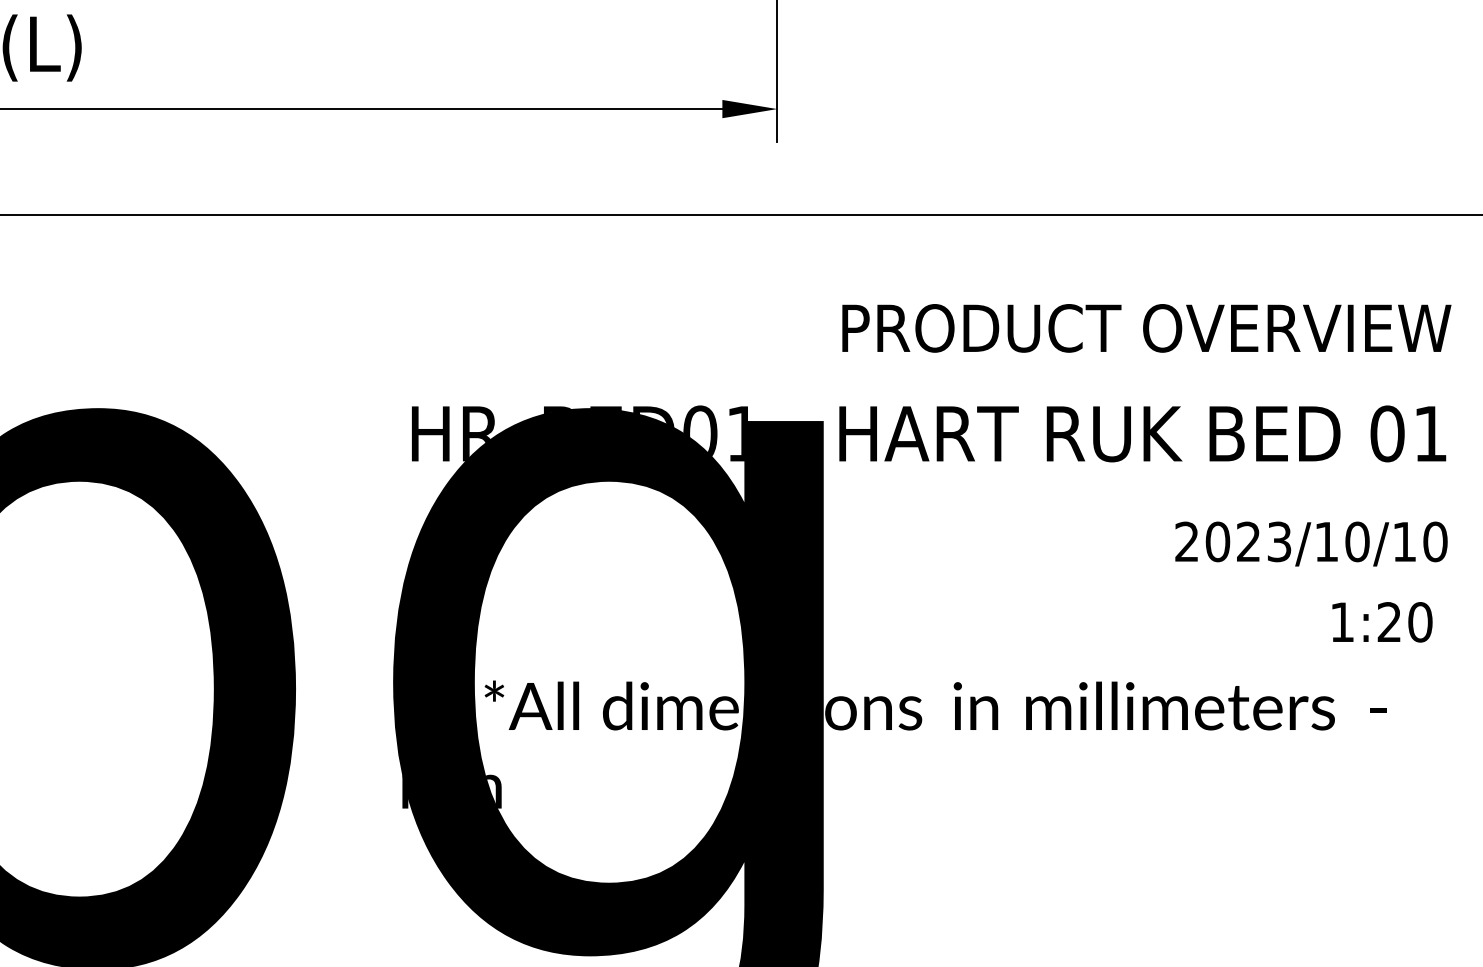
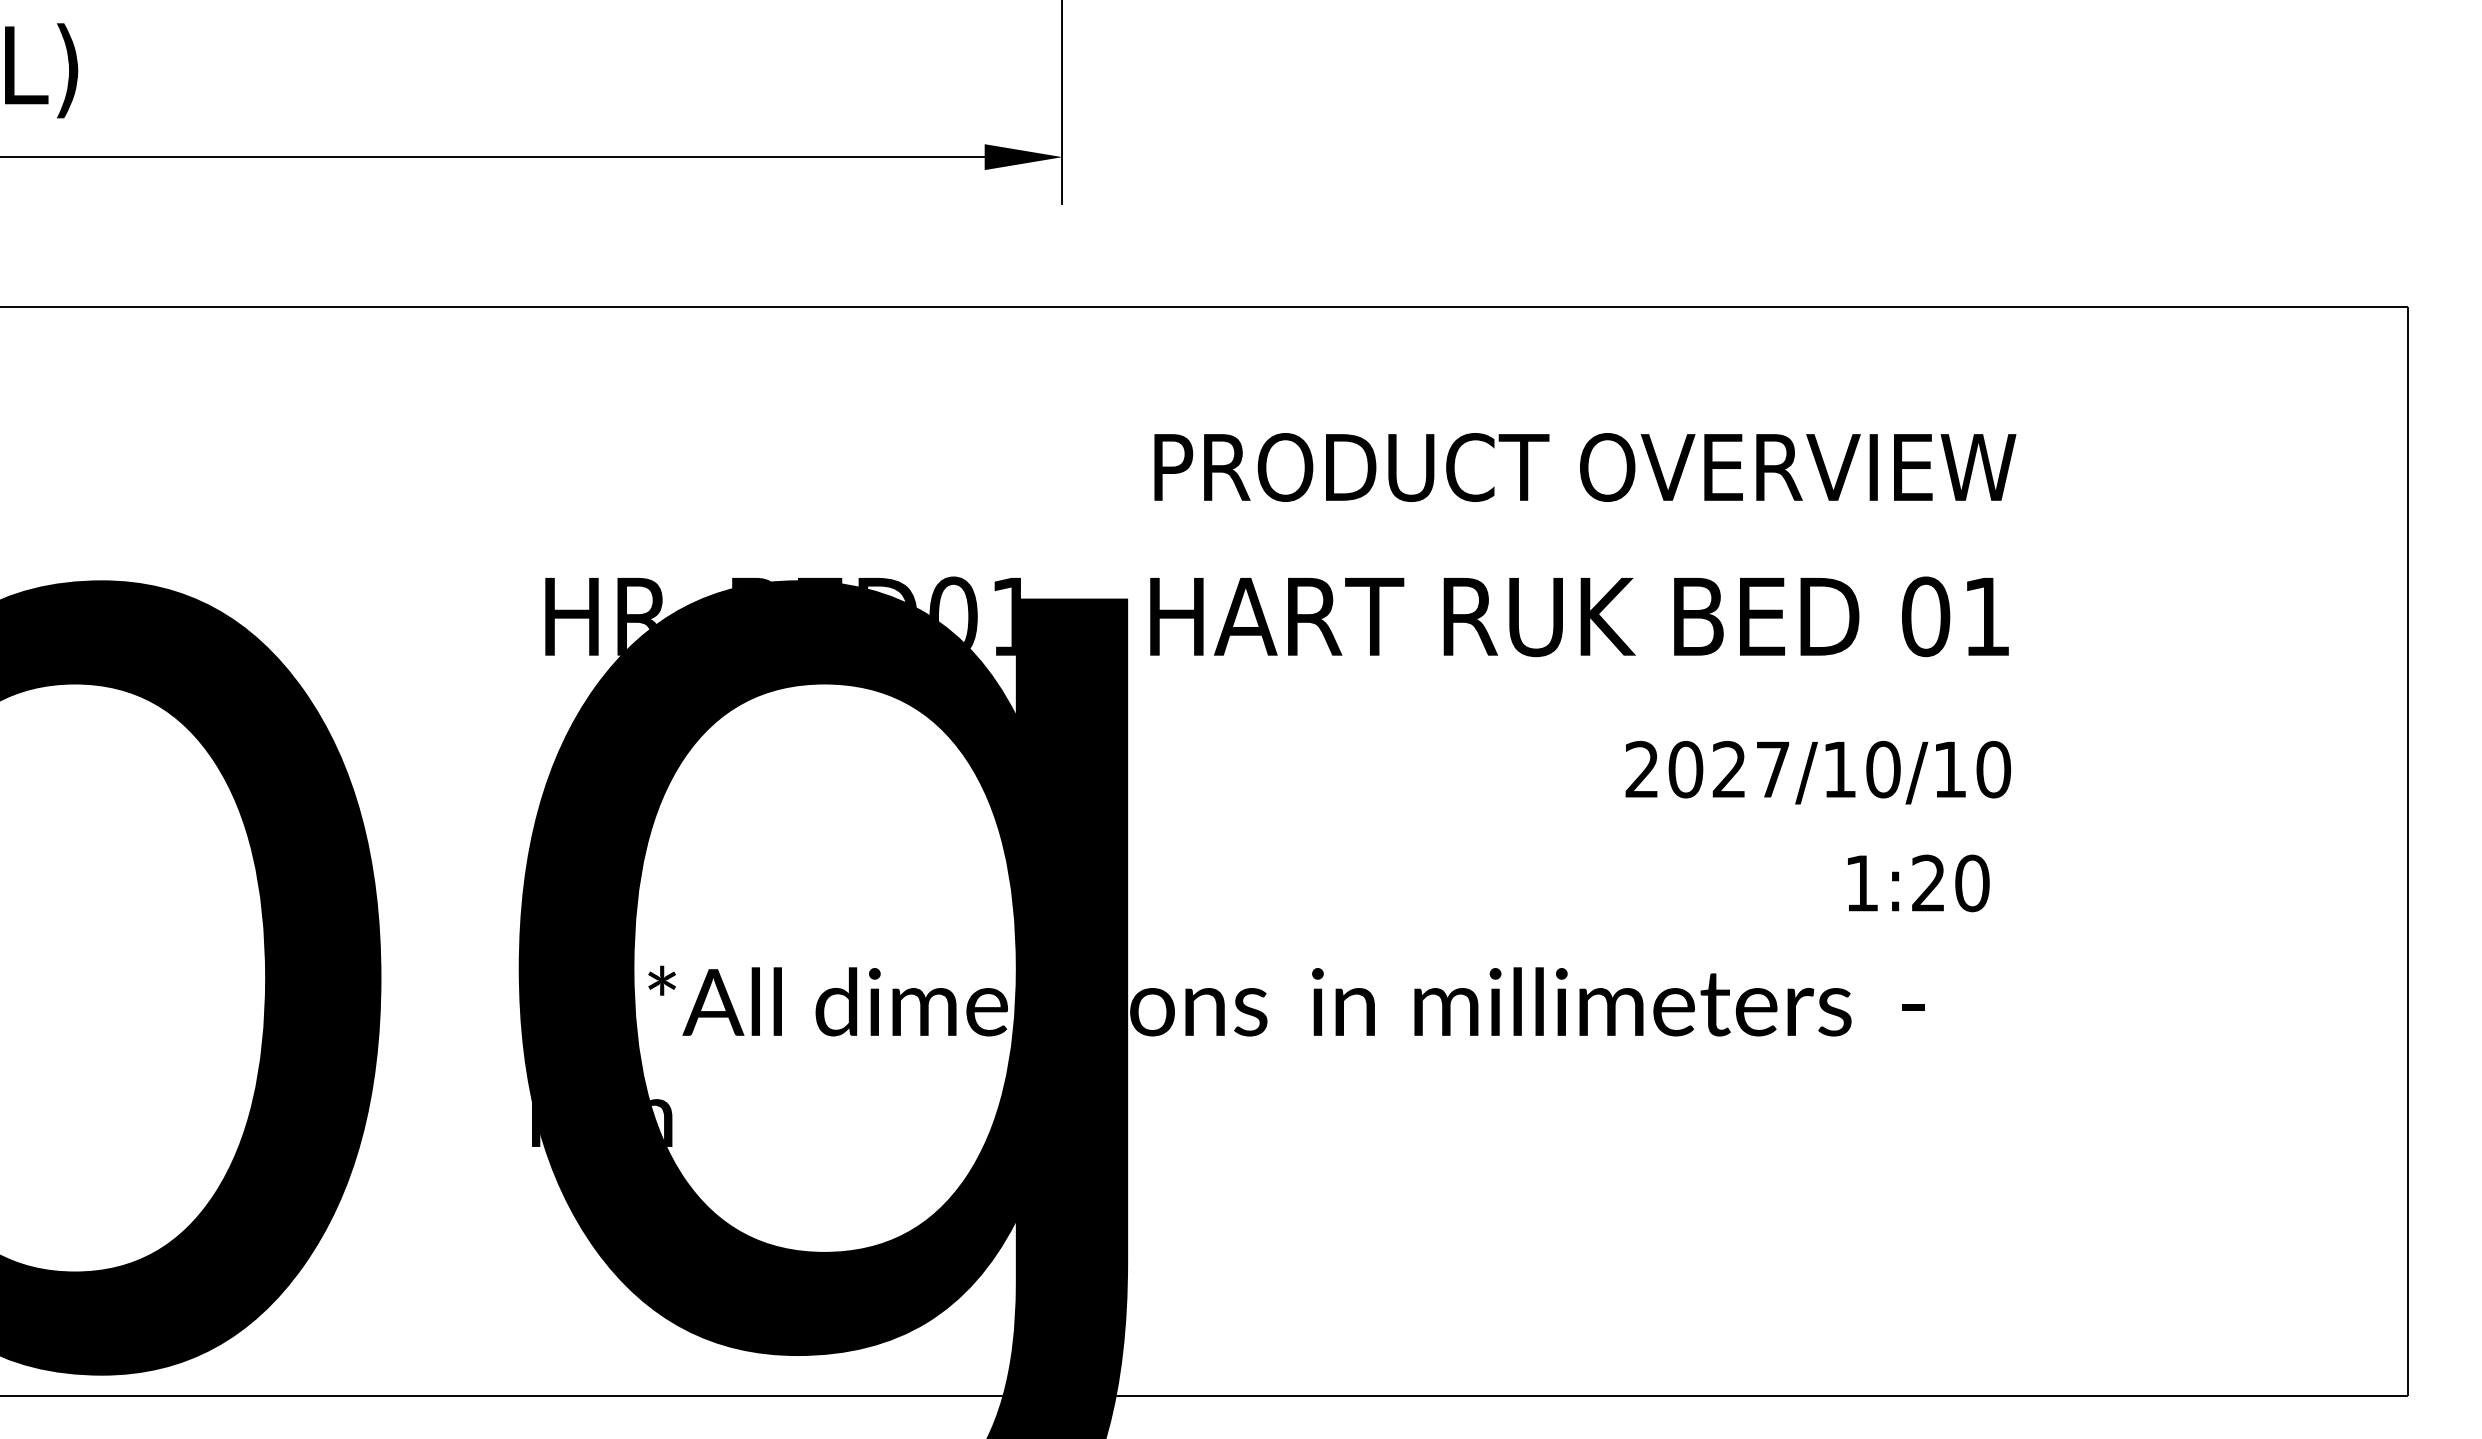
text: (1279, 541) -> (1772, 769), 2023/10/10 -> 2027/10/10

